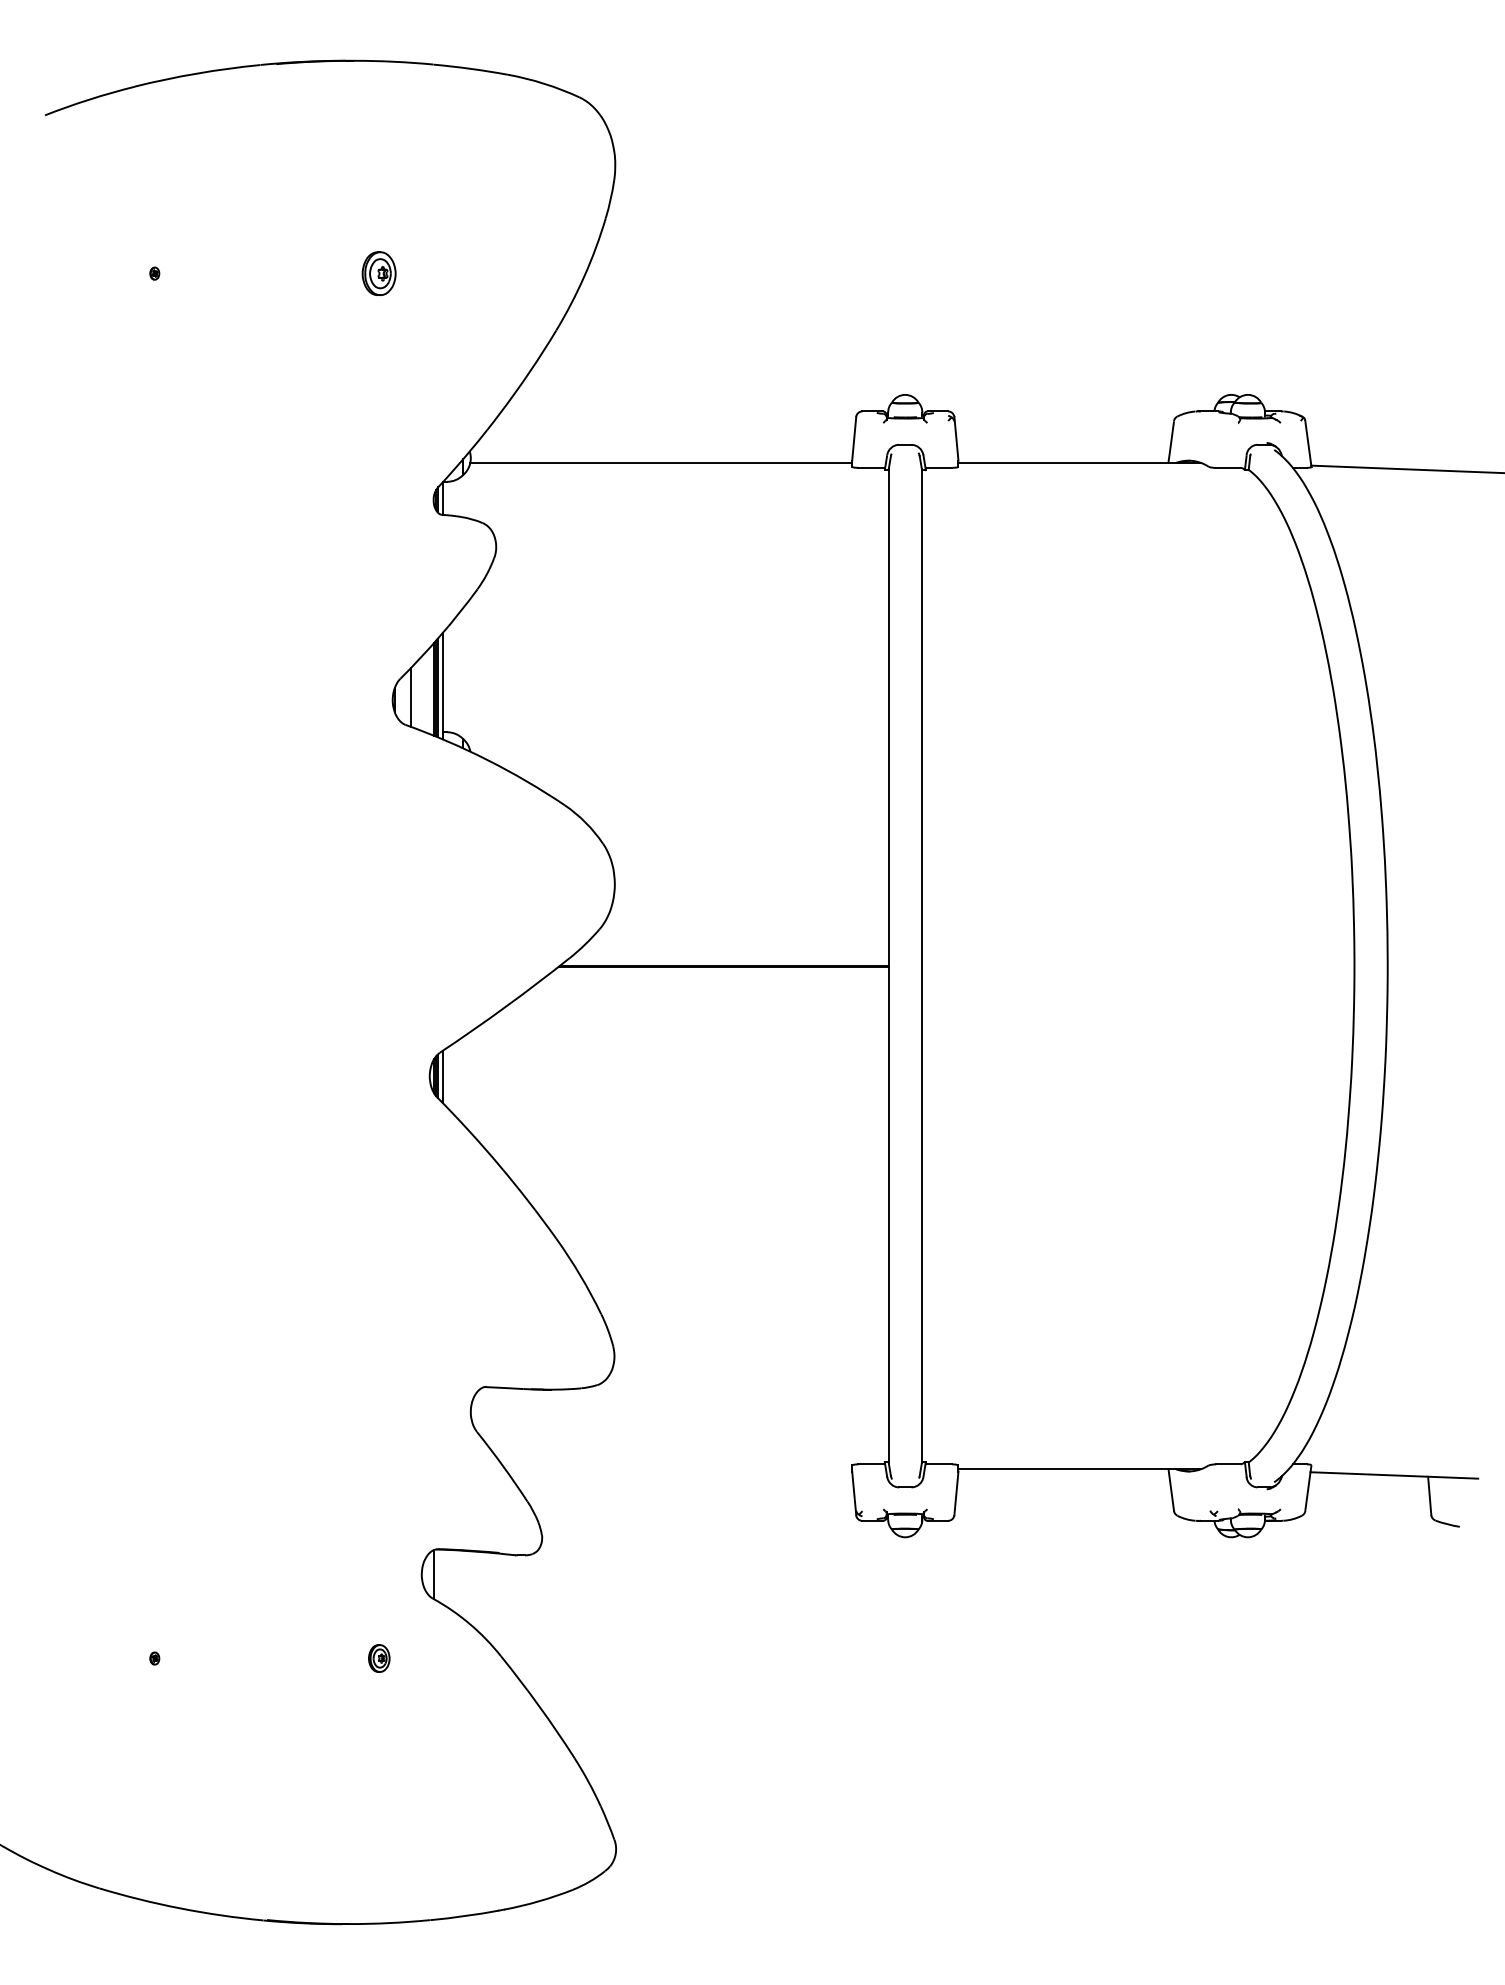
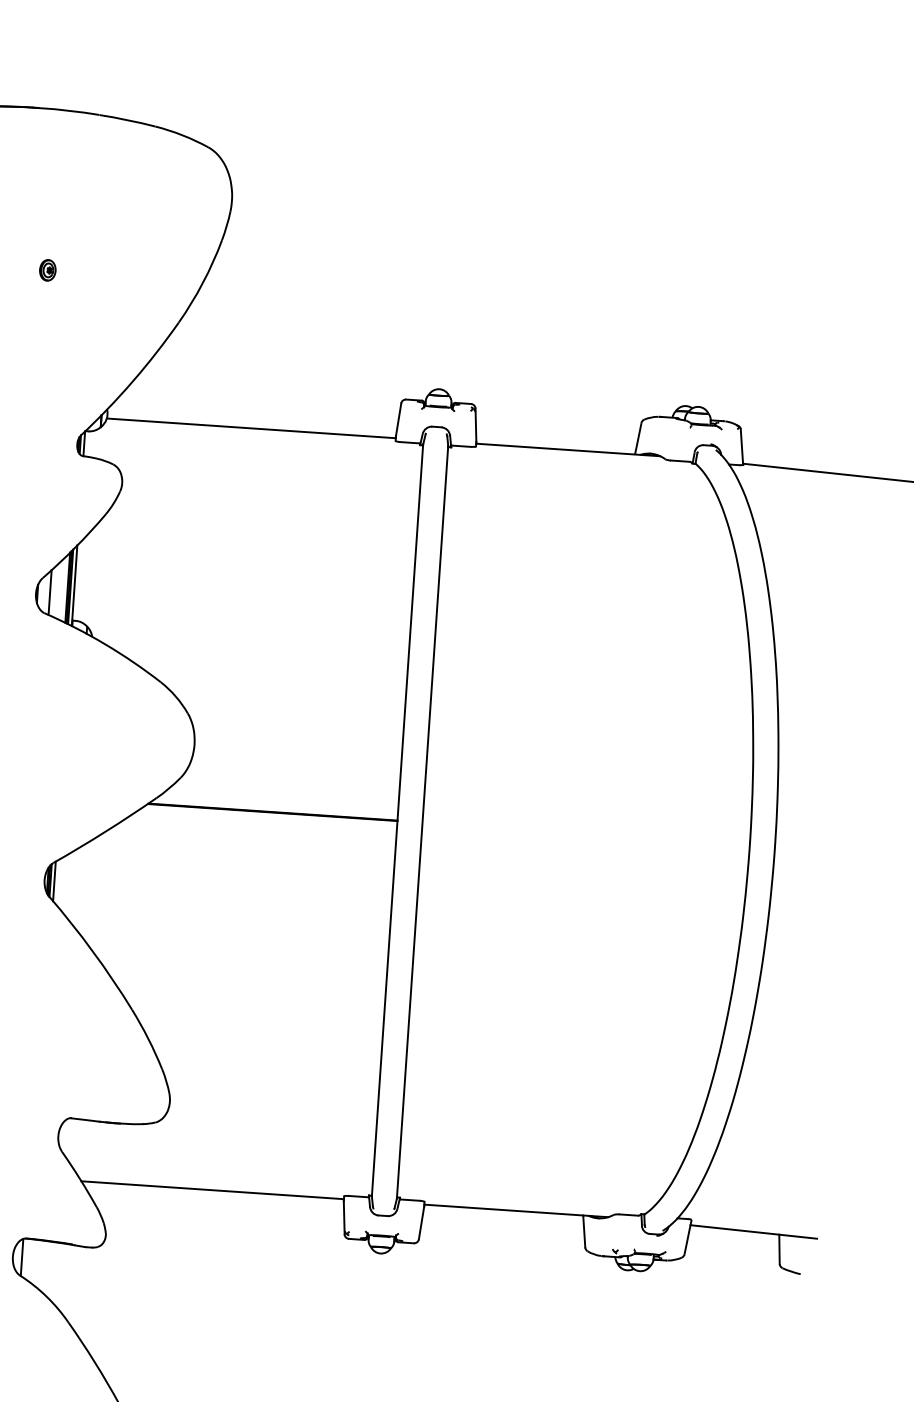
part: (379, 273) -> (48, 270), size x0.62
line: (678, 1469) -> (212, 1190), added

